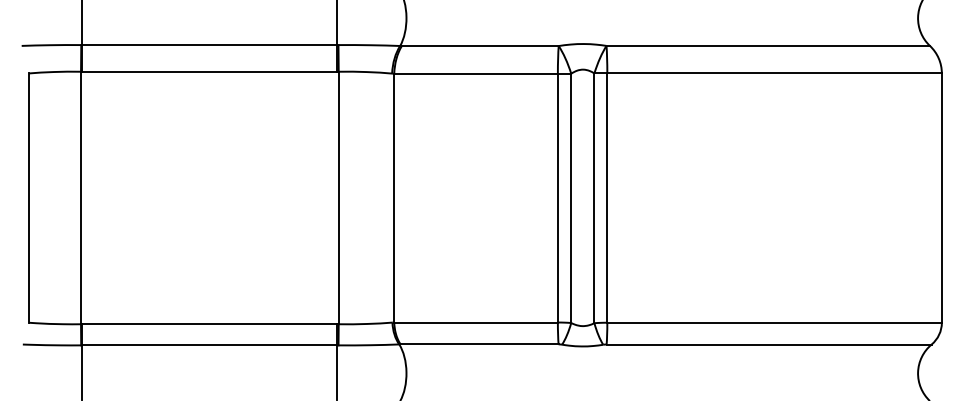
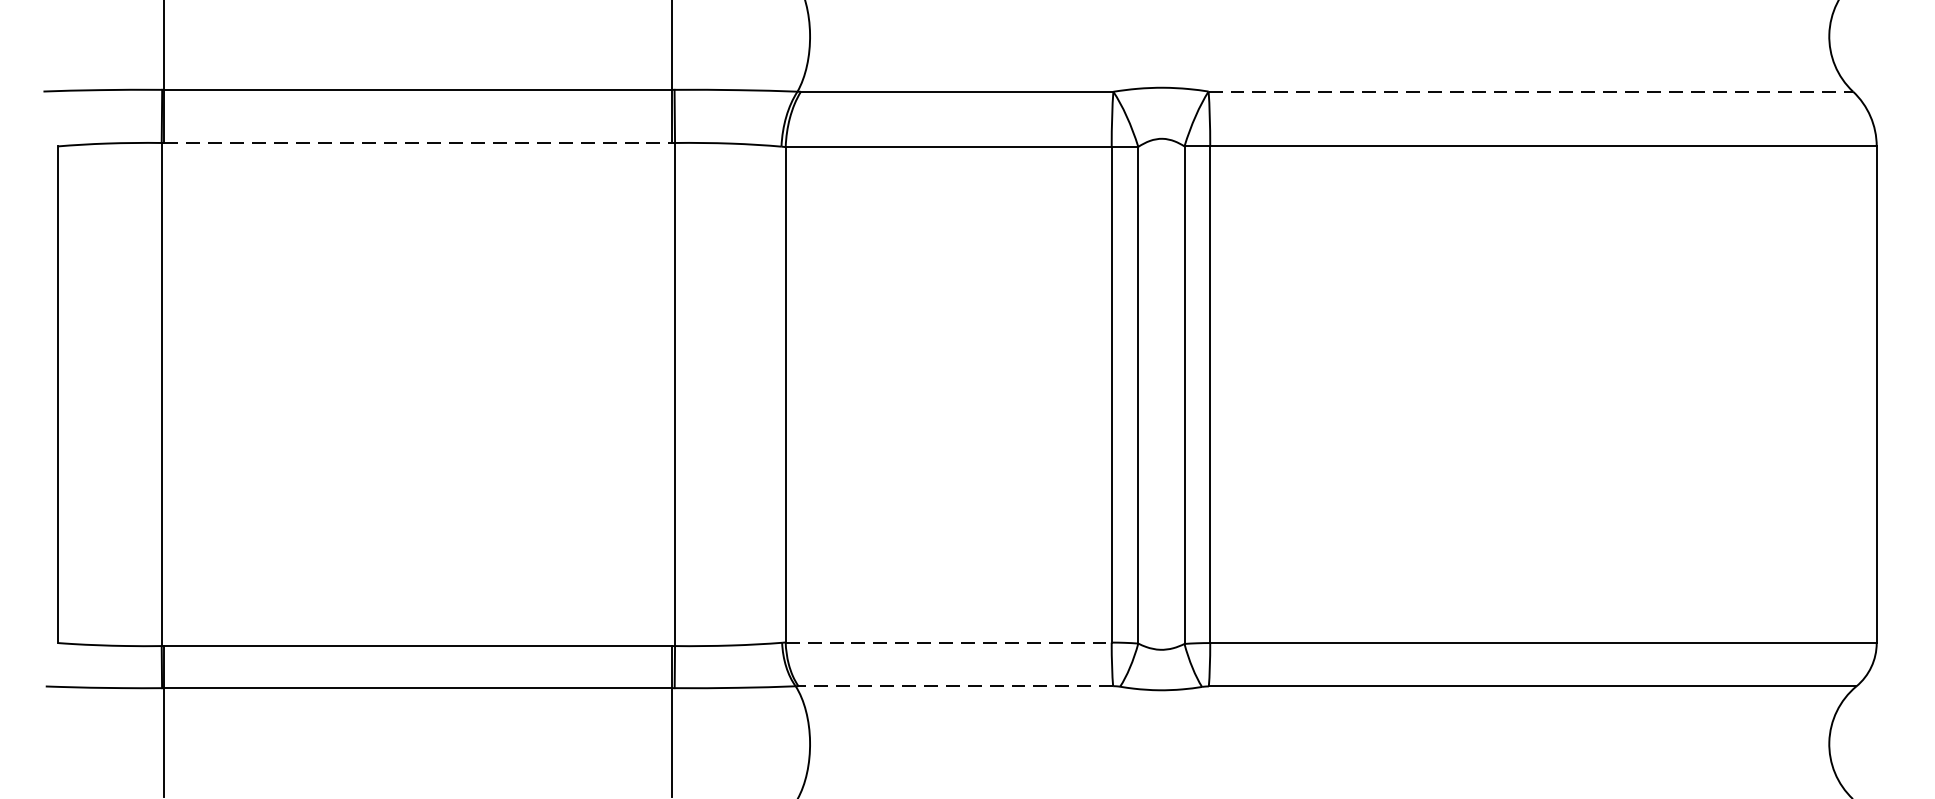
line: (768, 45) -> (1531, 90), solid -> dashed
line: (209, 71) -> (417, 142), solid -> dashed
line: (476, 322) -> (949, 642), solid -> dashed
line: (479, 344) -> (955, 686), solid -> dashed

